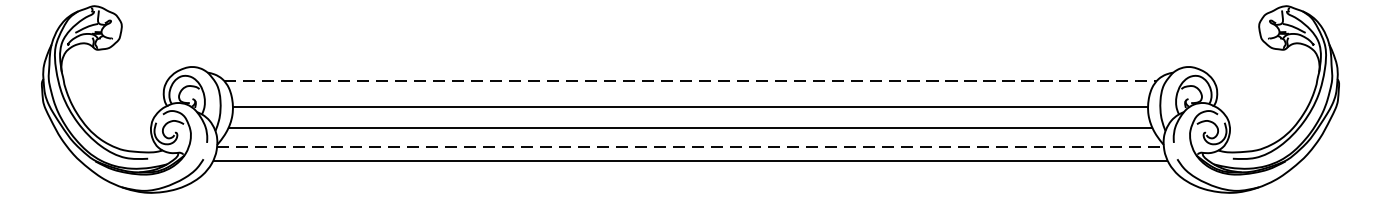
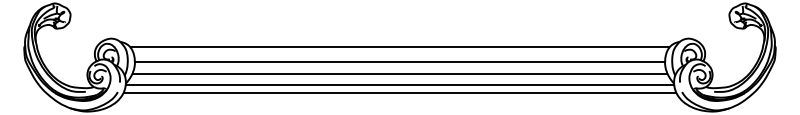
line: (691, 80) -> (400, 46), dashed -> solid
line: (691, 146) -> (400, 84), dashed -> solid

